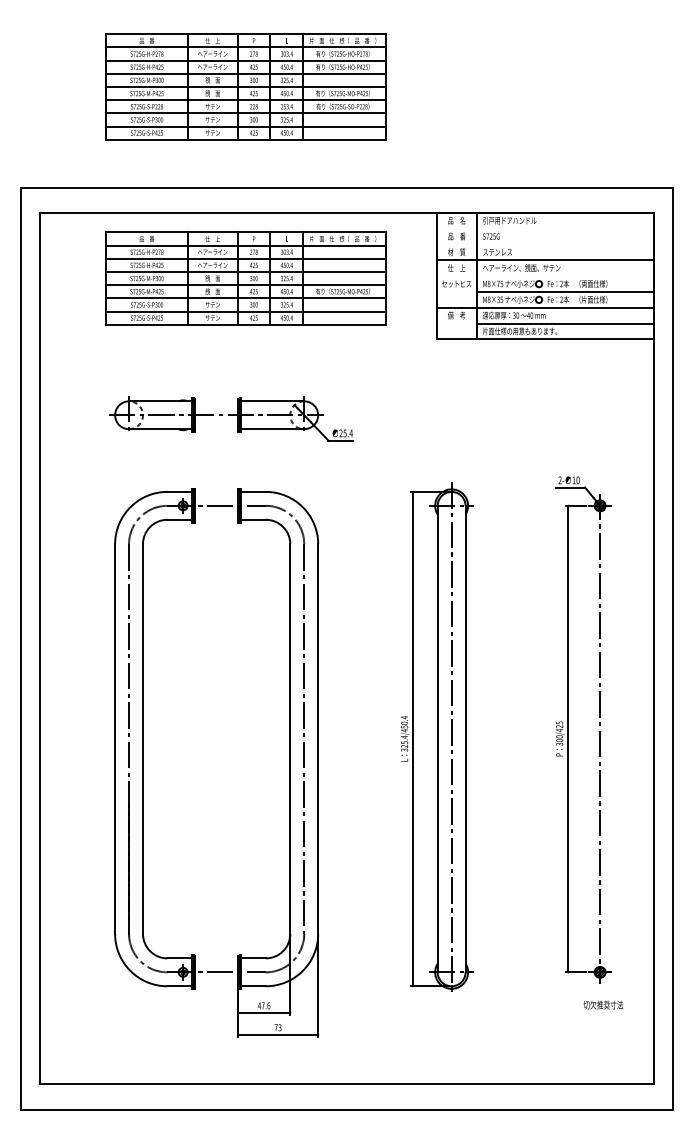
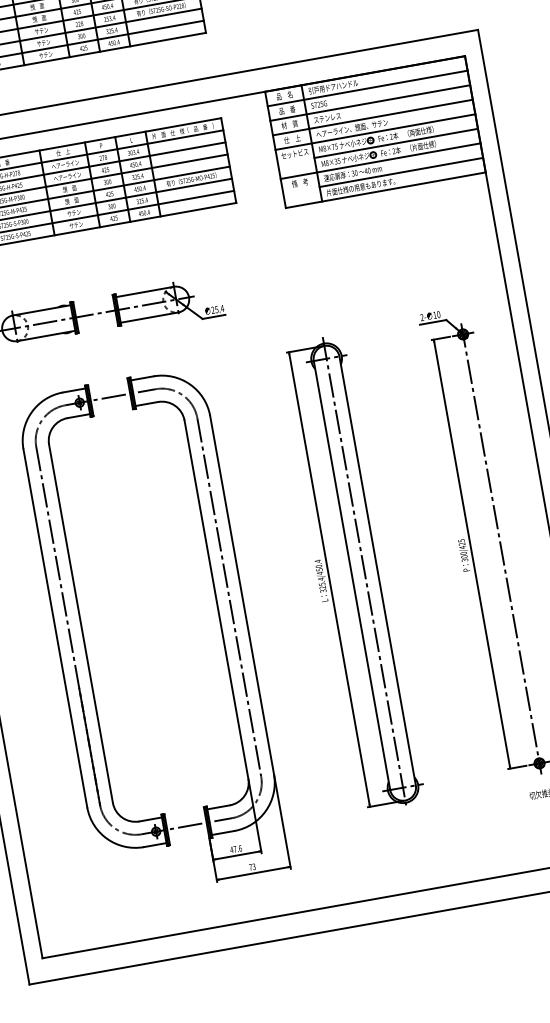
line: (545, 228) -> (367, 88), added
line: (545, 244) -> (370, 103), added
line: (545, 276) -> (375, 132), added

